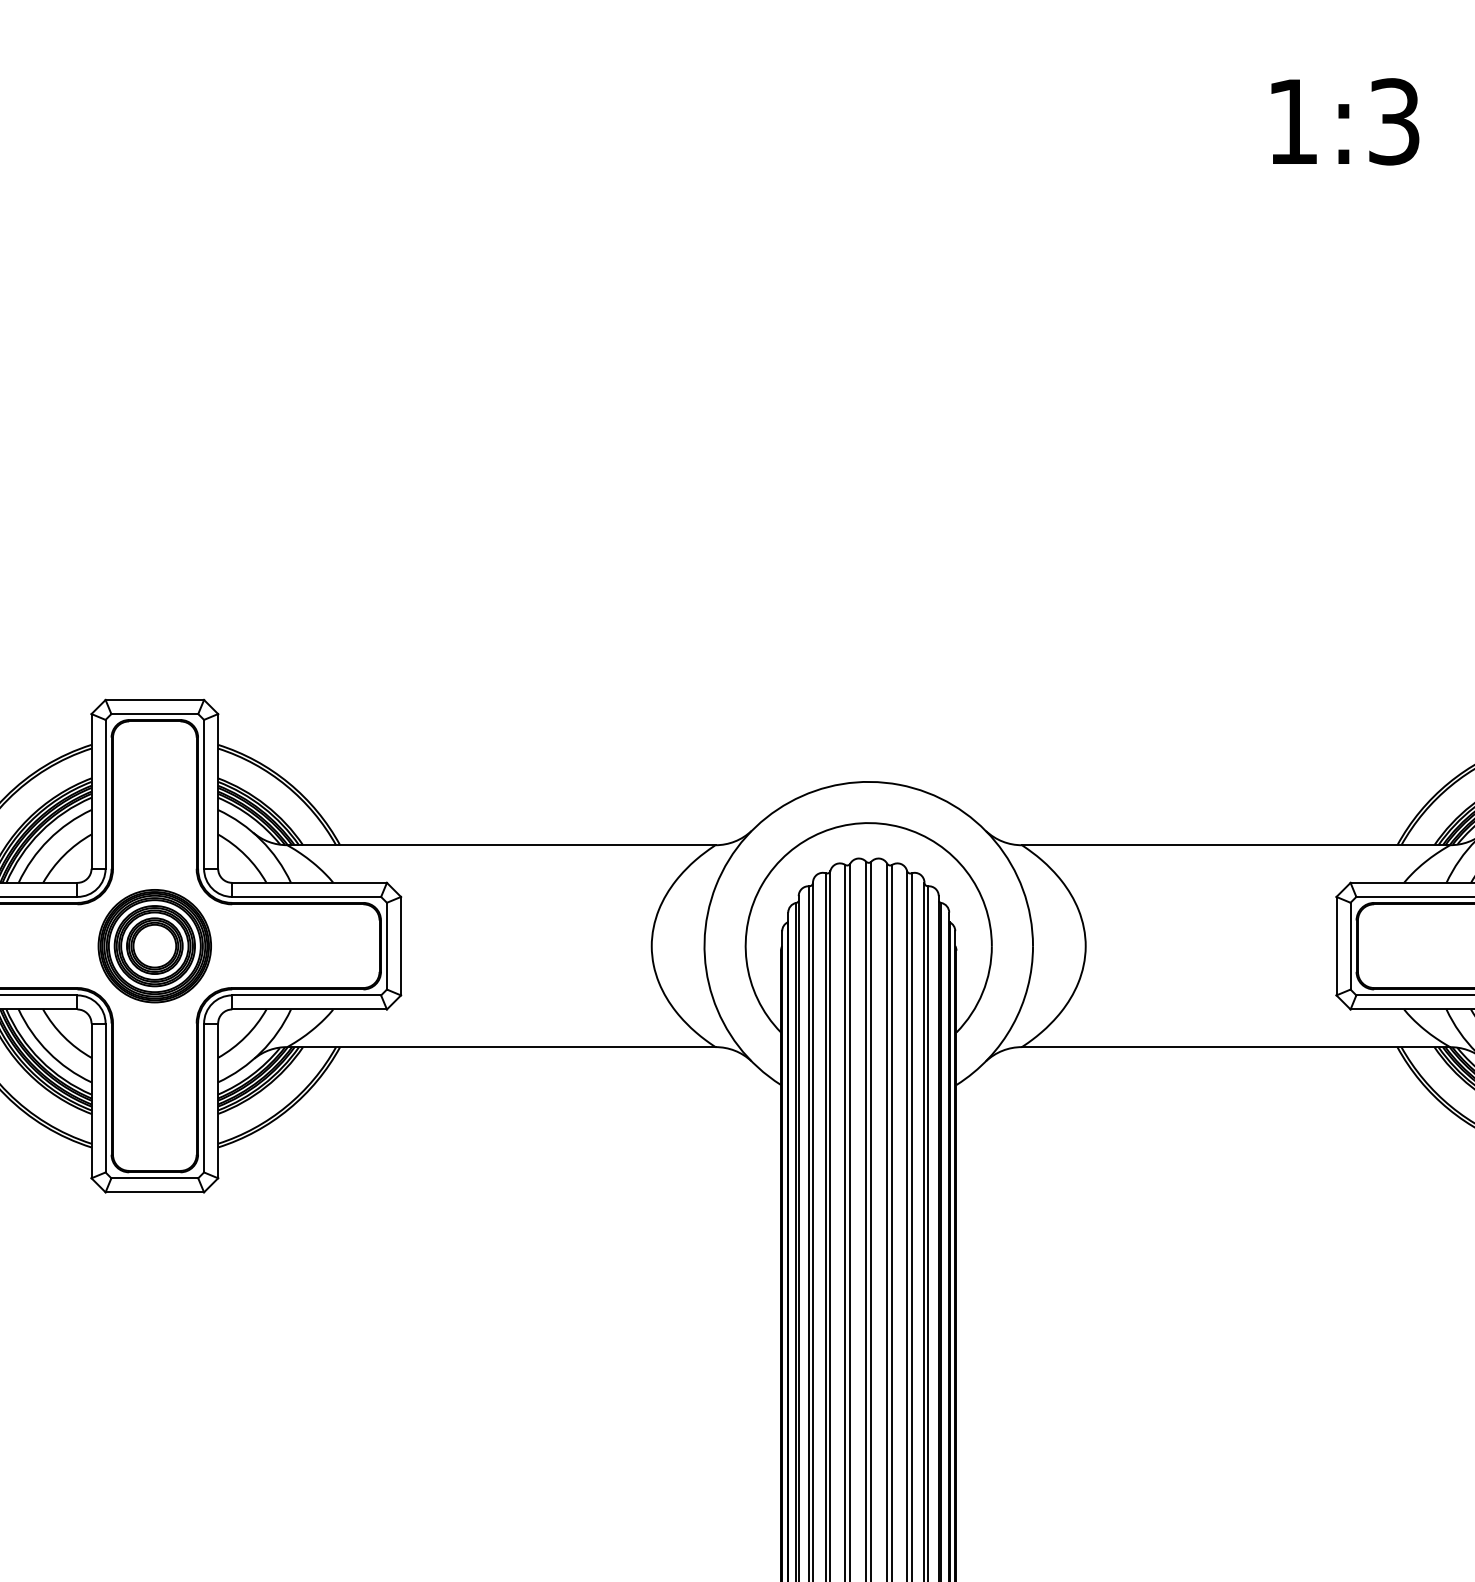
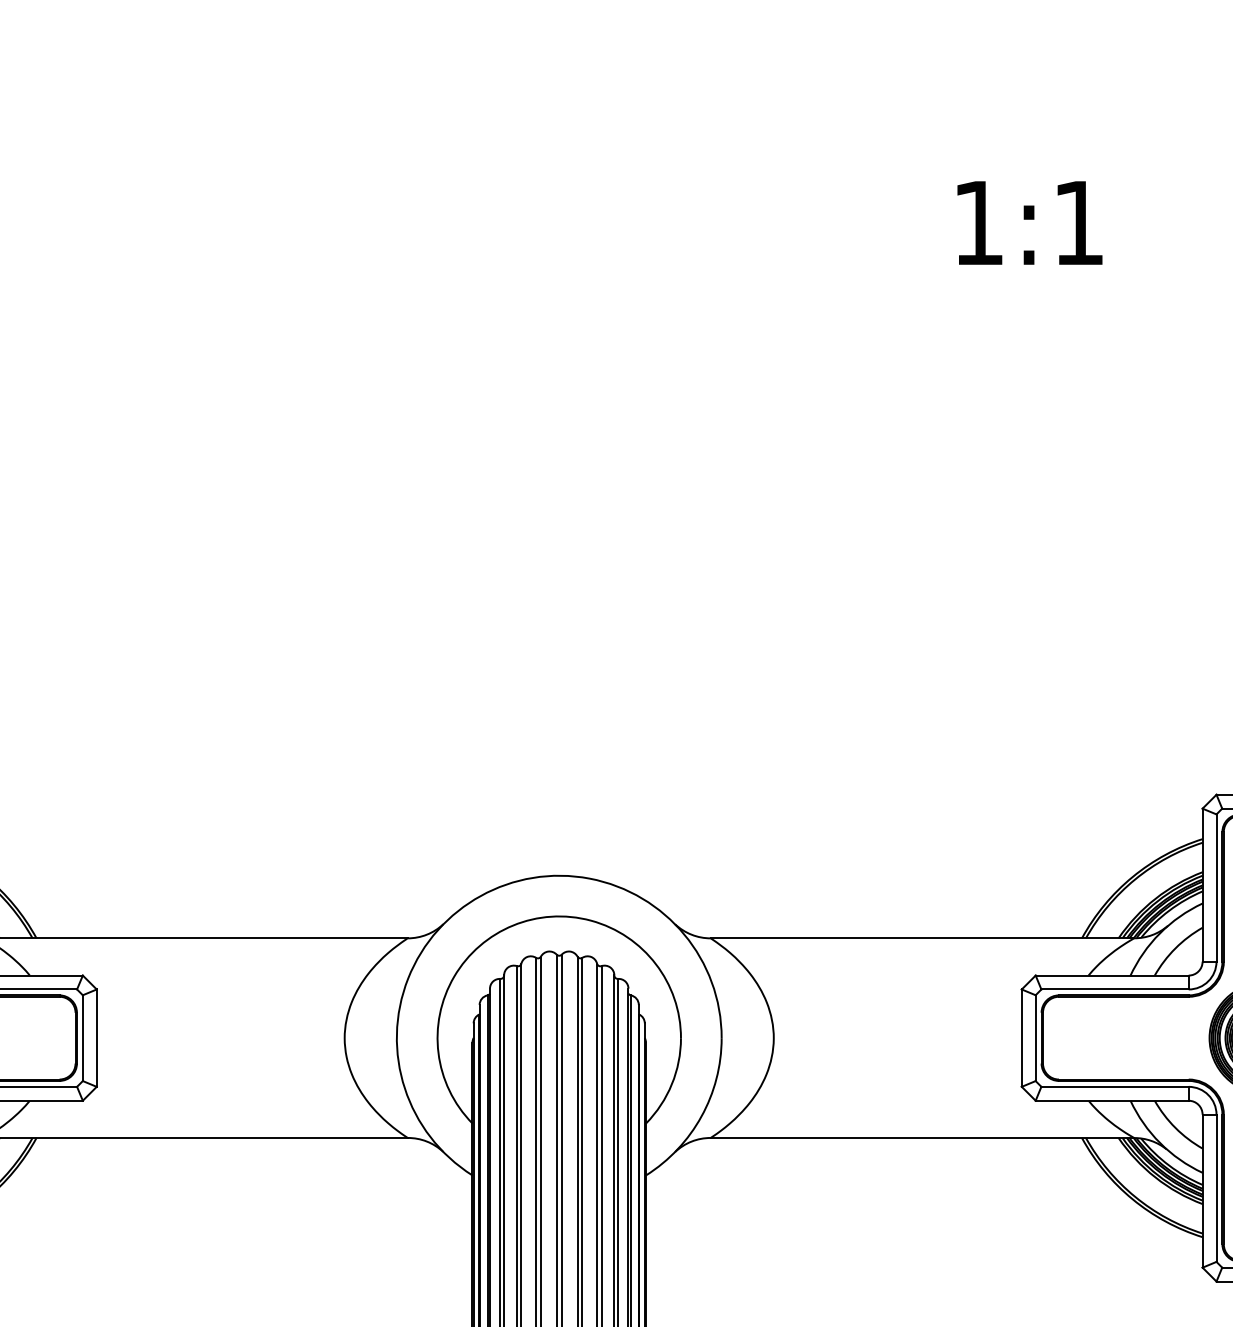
text: (1394, 121) -> (1079, 222), 1:3 -> 1:1

